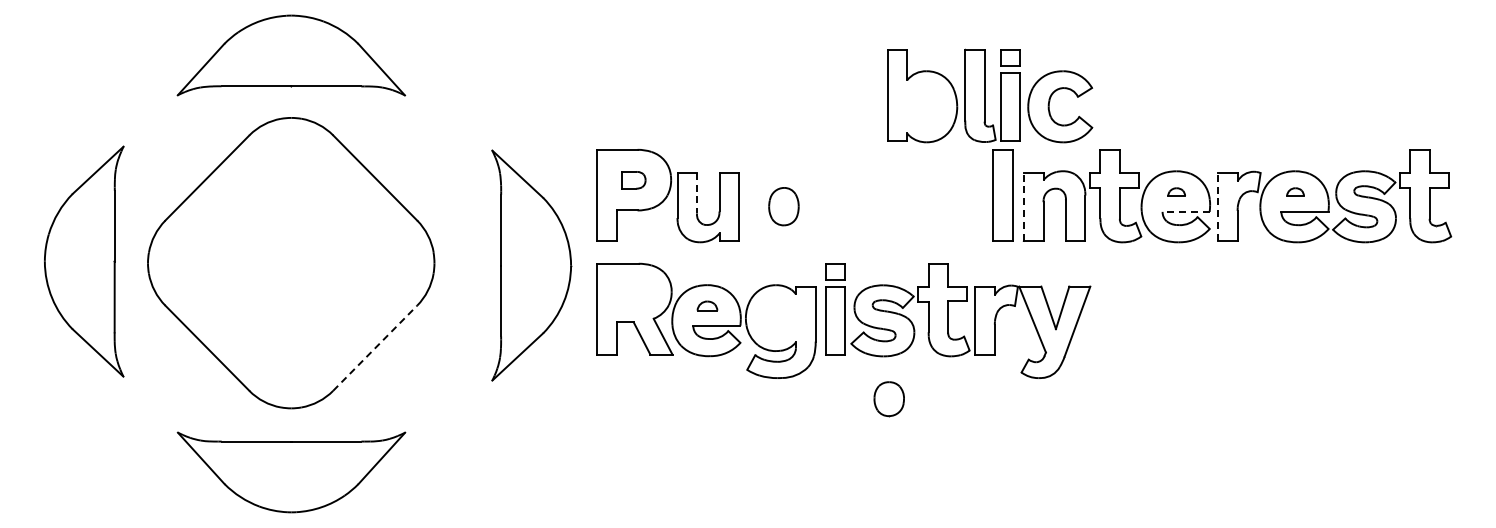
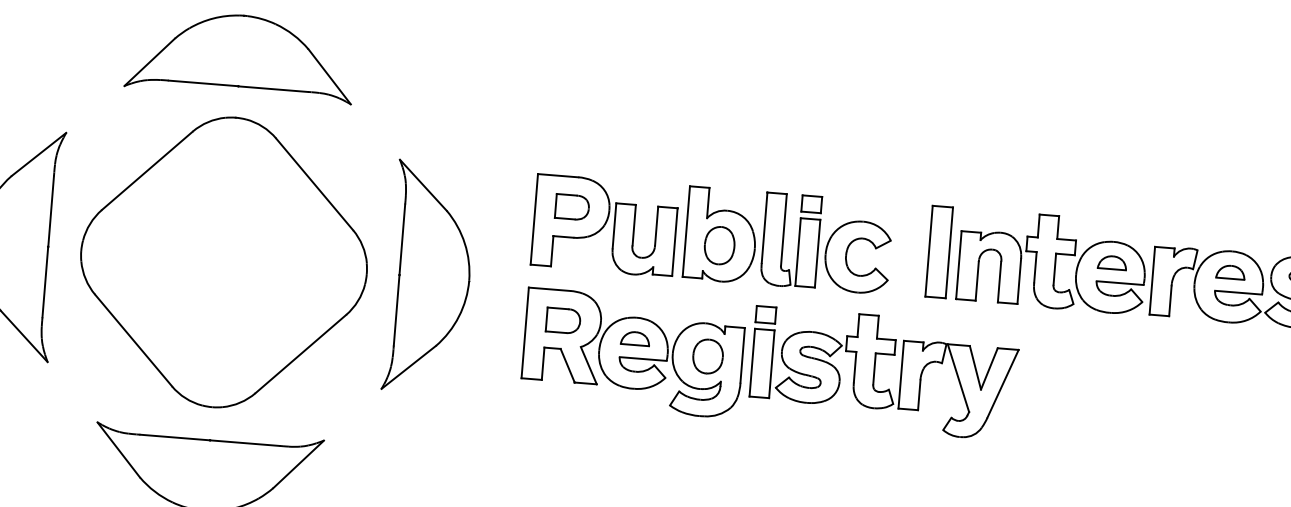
part: (990, 95) -> (788, 240), moved
part: (633, 180) -> (571, 207), size x1.43
part: (1176, 191) -> (1112, 262), size x1.67
part: (1295, 191) -> (1230, 271), size x1.67
line: (697, 193) -> (634, 225), dashed -> solid
line: (1023, 206) -> (958, 264), dashed -> solid
line: (1218, 206) -> (1152, 280), dashed -> solid
line: (1186, 211) -> (1120, 282), dashed -> solid
part: (531, 265) -> (429, 277), moved
part: (633, 293) -> (562, 320), added
part: (707, 305) -> (635, 338), size x1.43
line: (375, 348) -> (301, 354), dashed -> solid
part: (888, 399) -> (707, 356), moved

